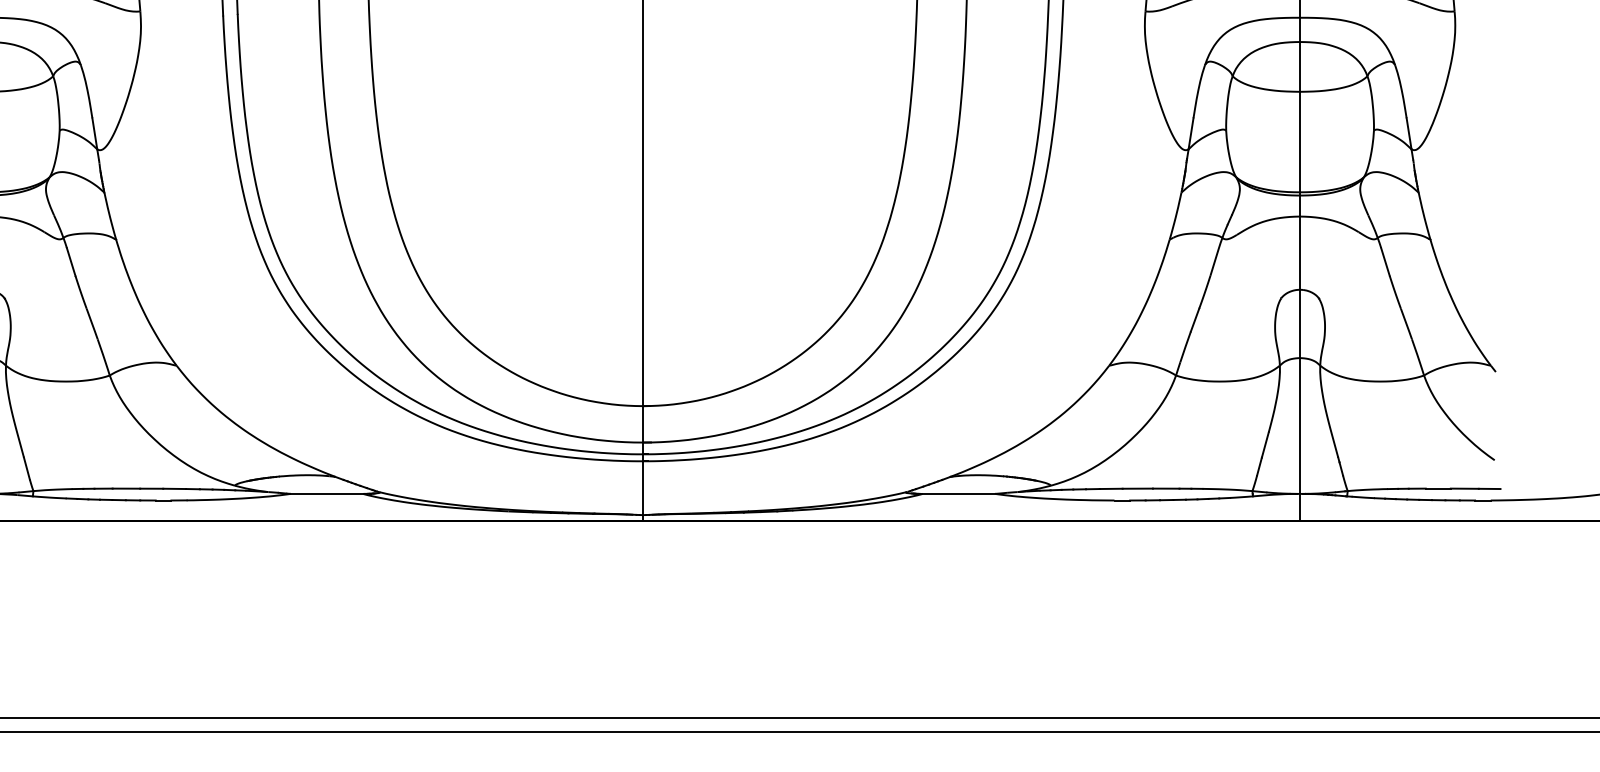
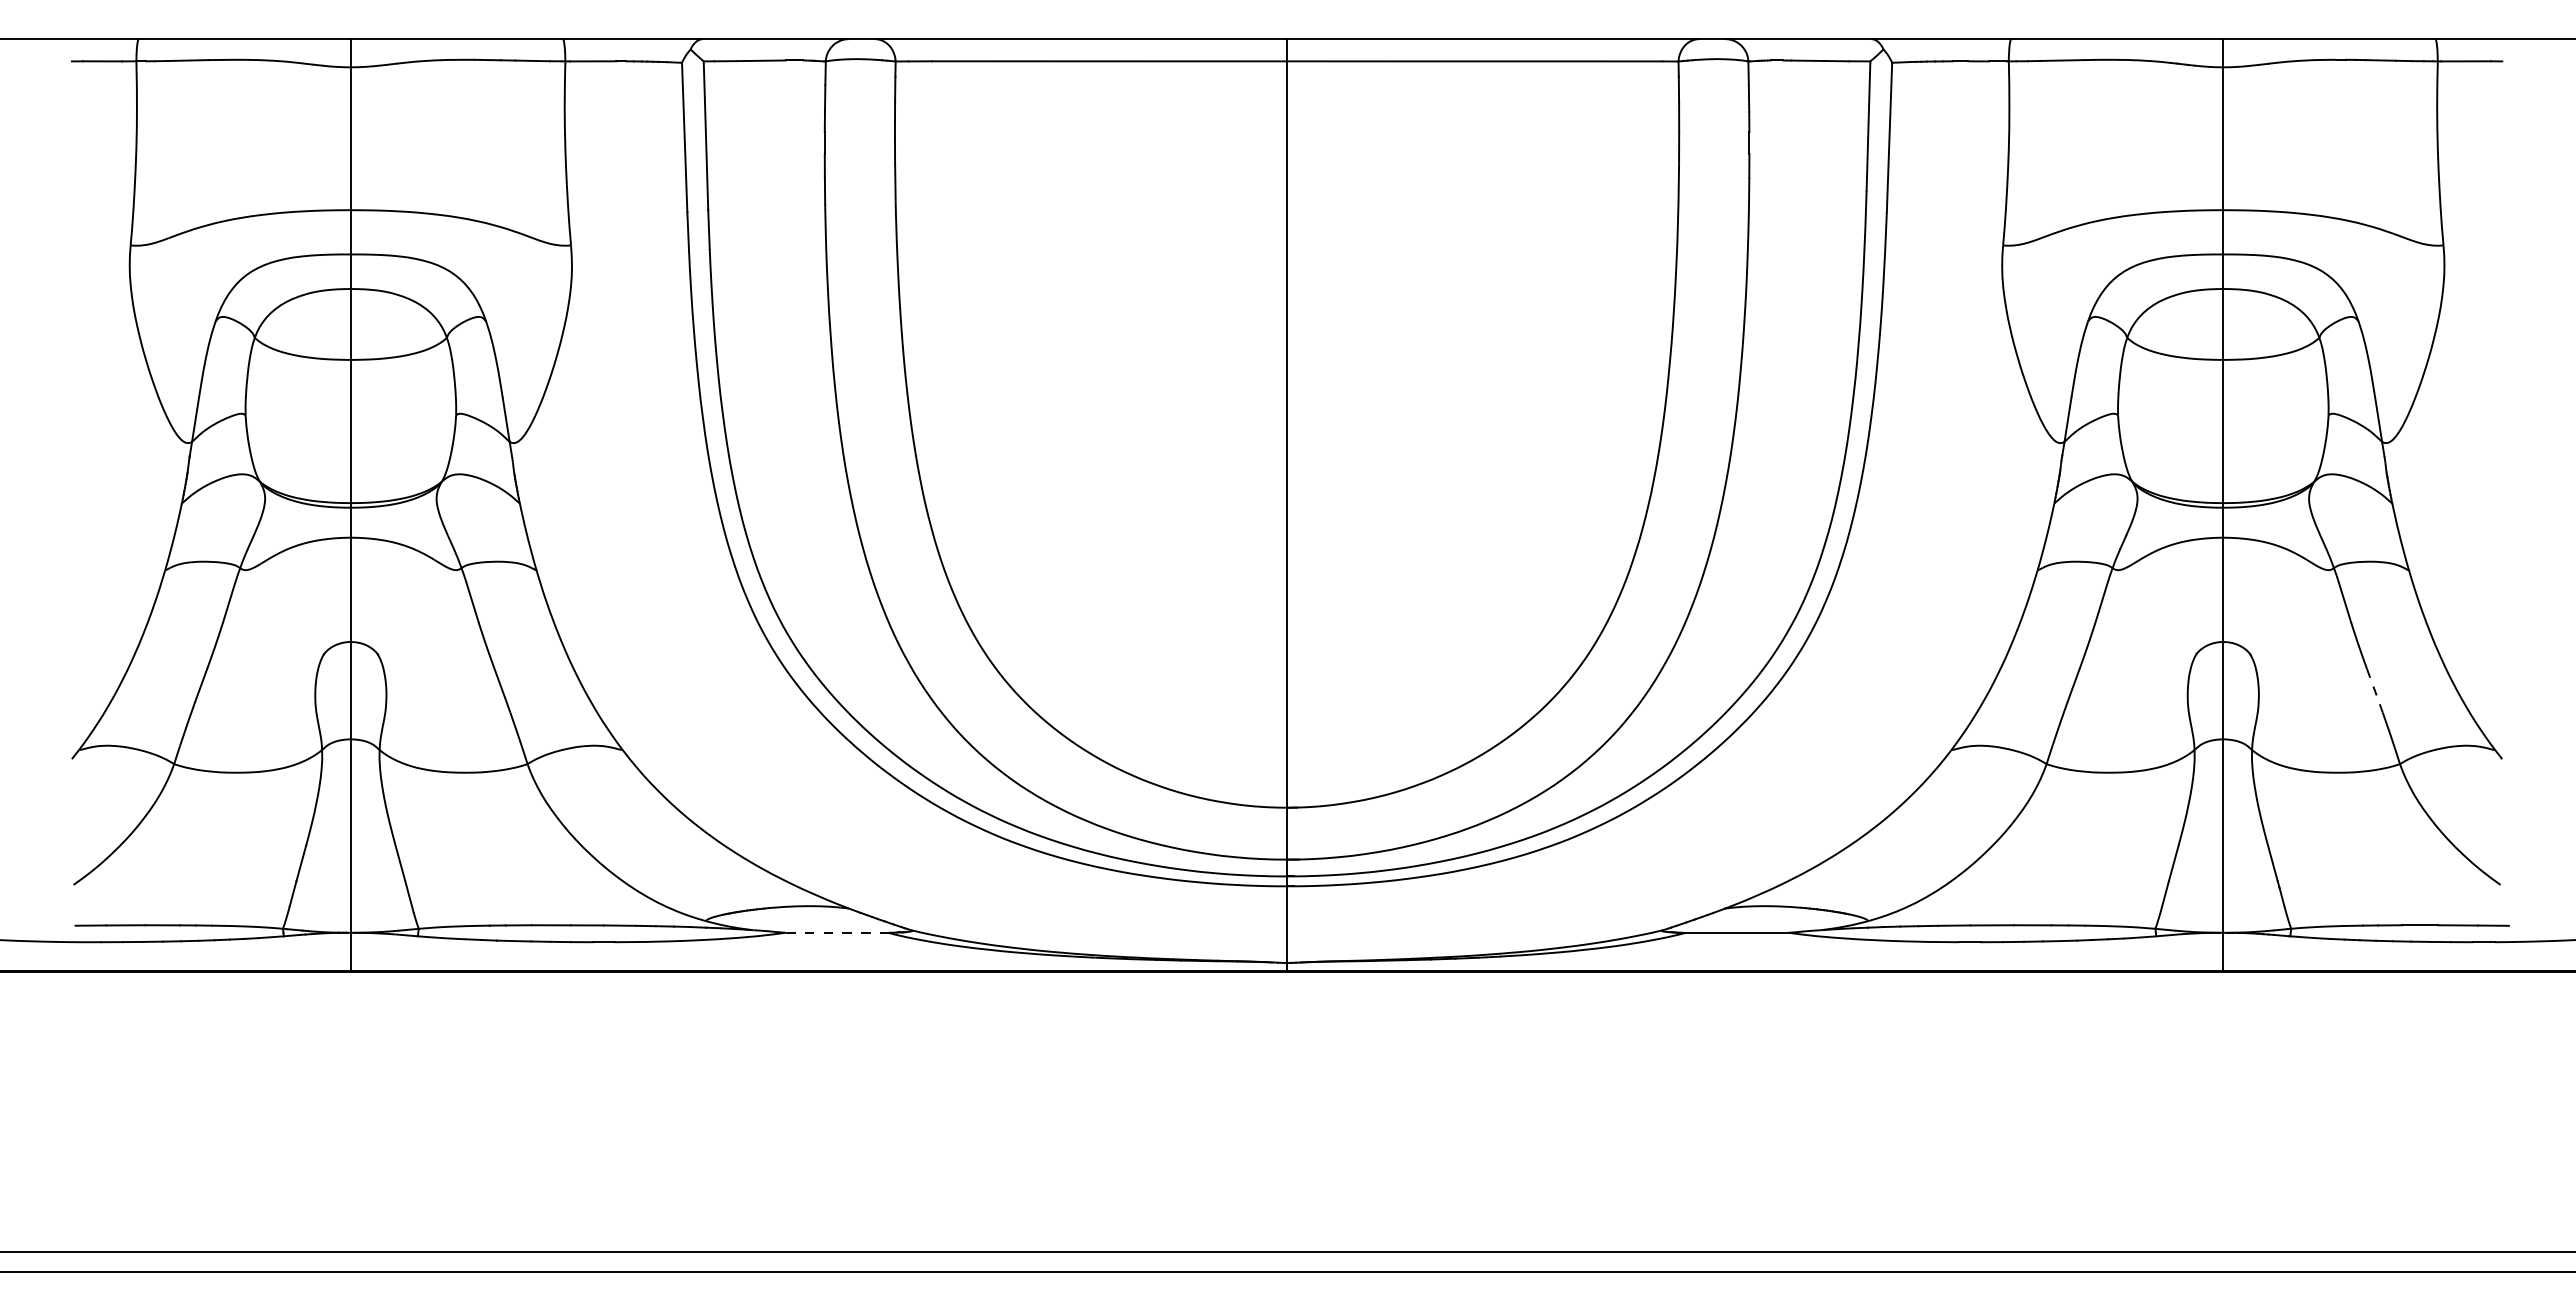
line: (1406, 324) -> (2375, 691), solid -> dashed
line: (327, 493) -> (837, 932), solid -> dashed

